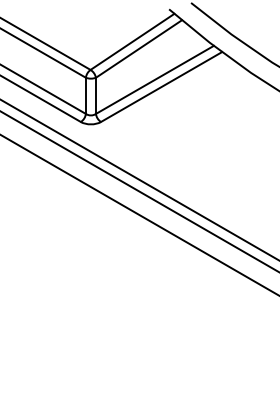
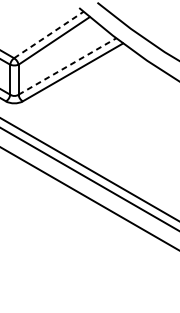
line: (132, 41) -> (48, 34), solid -> dashed
line: (155, 79) -> (67, 66), solid -> dashed

